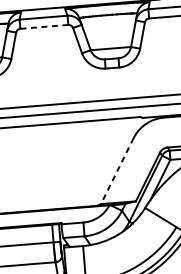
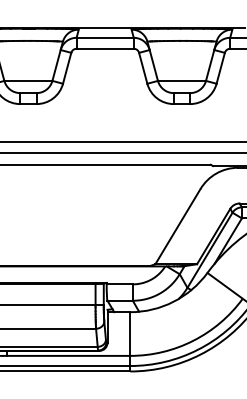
line: (44, 26) -> (105, 48), dashed -> solid
line: (116, 171) -> (177, 226), dashed -> solid

